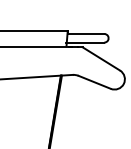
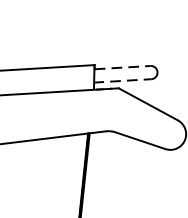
line: (86, 33) -> (123, 66), solid -> dashed
line: (85, 42) -> (122, 80), solid -> dashed

